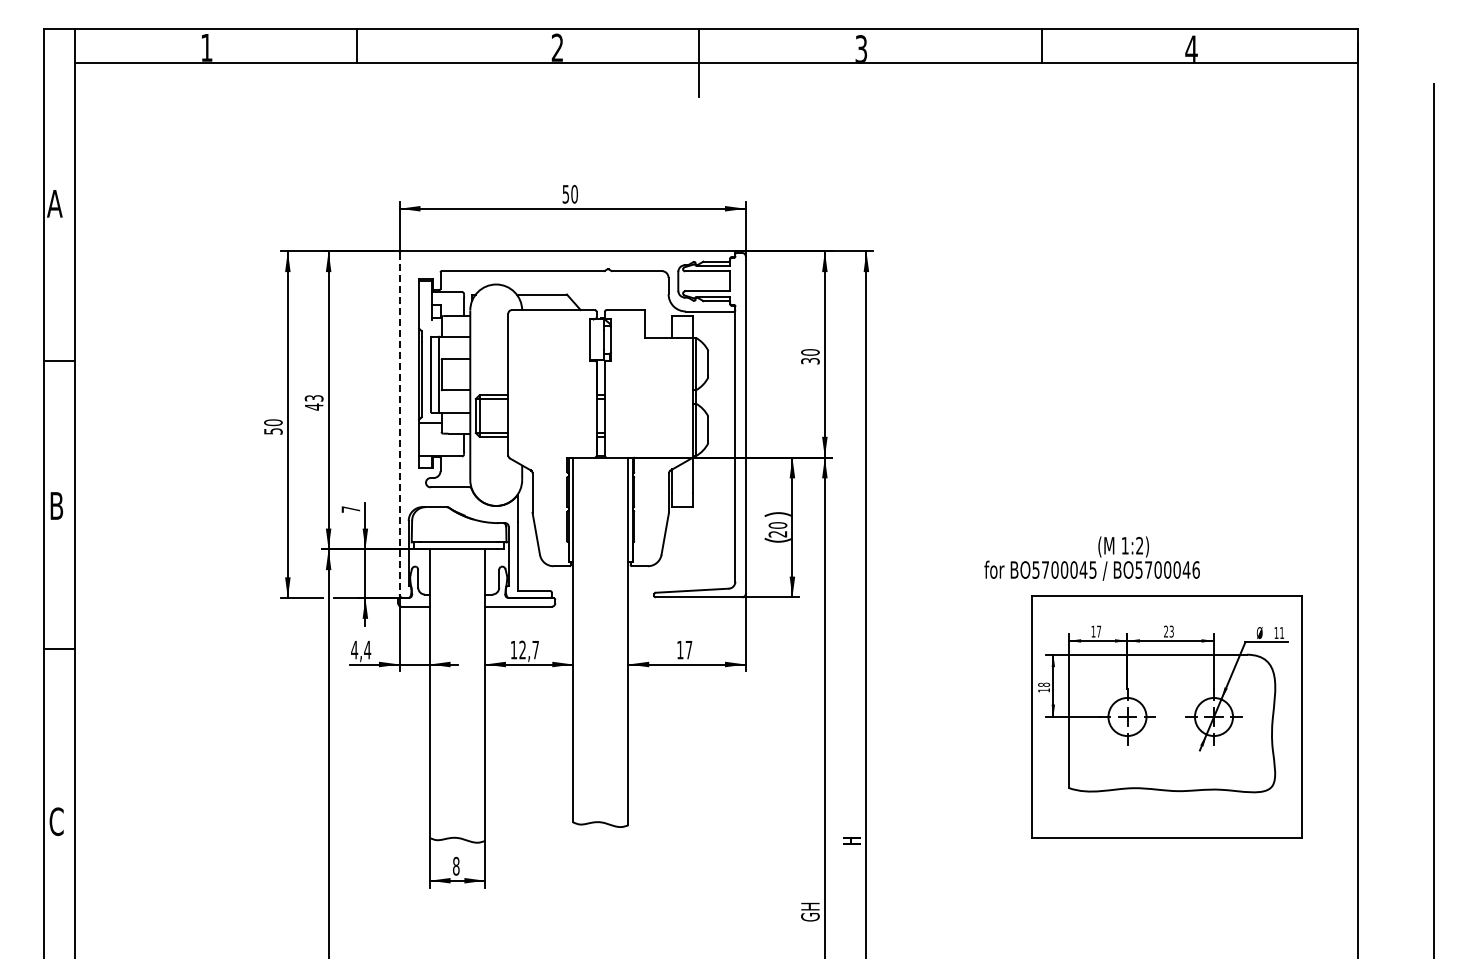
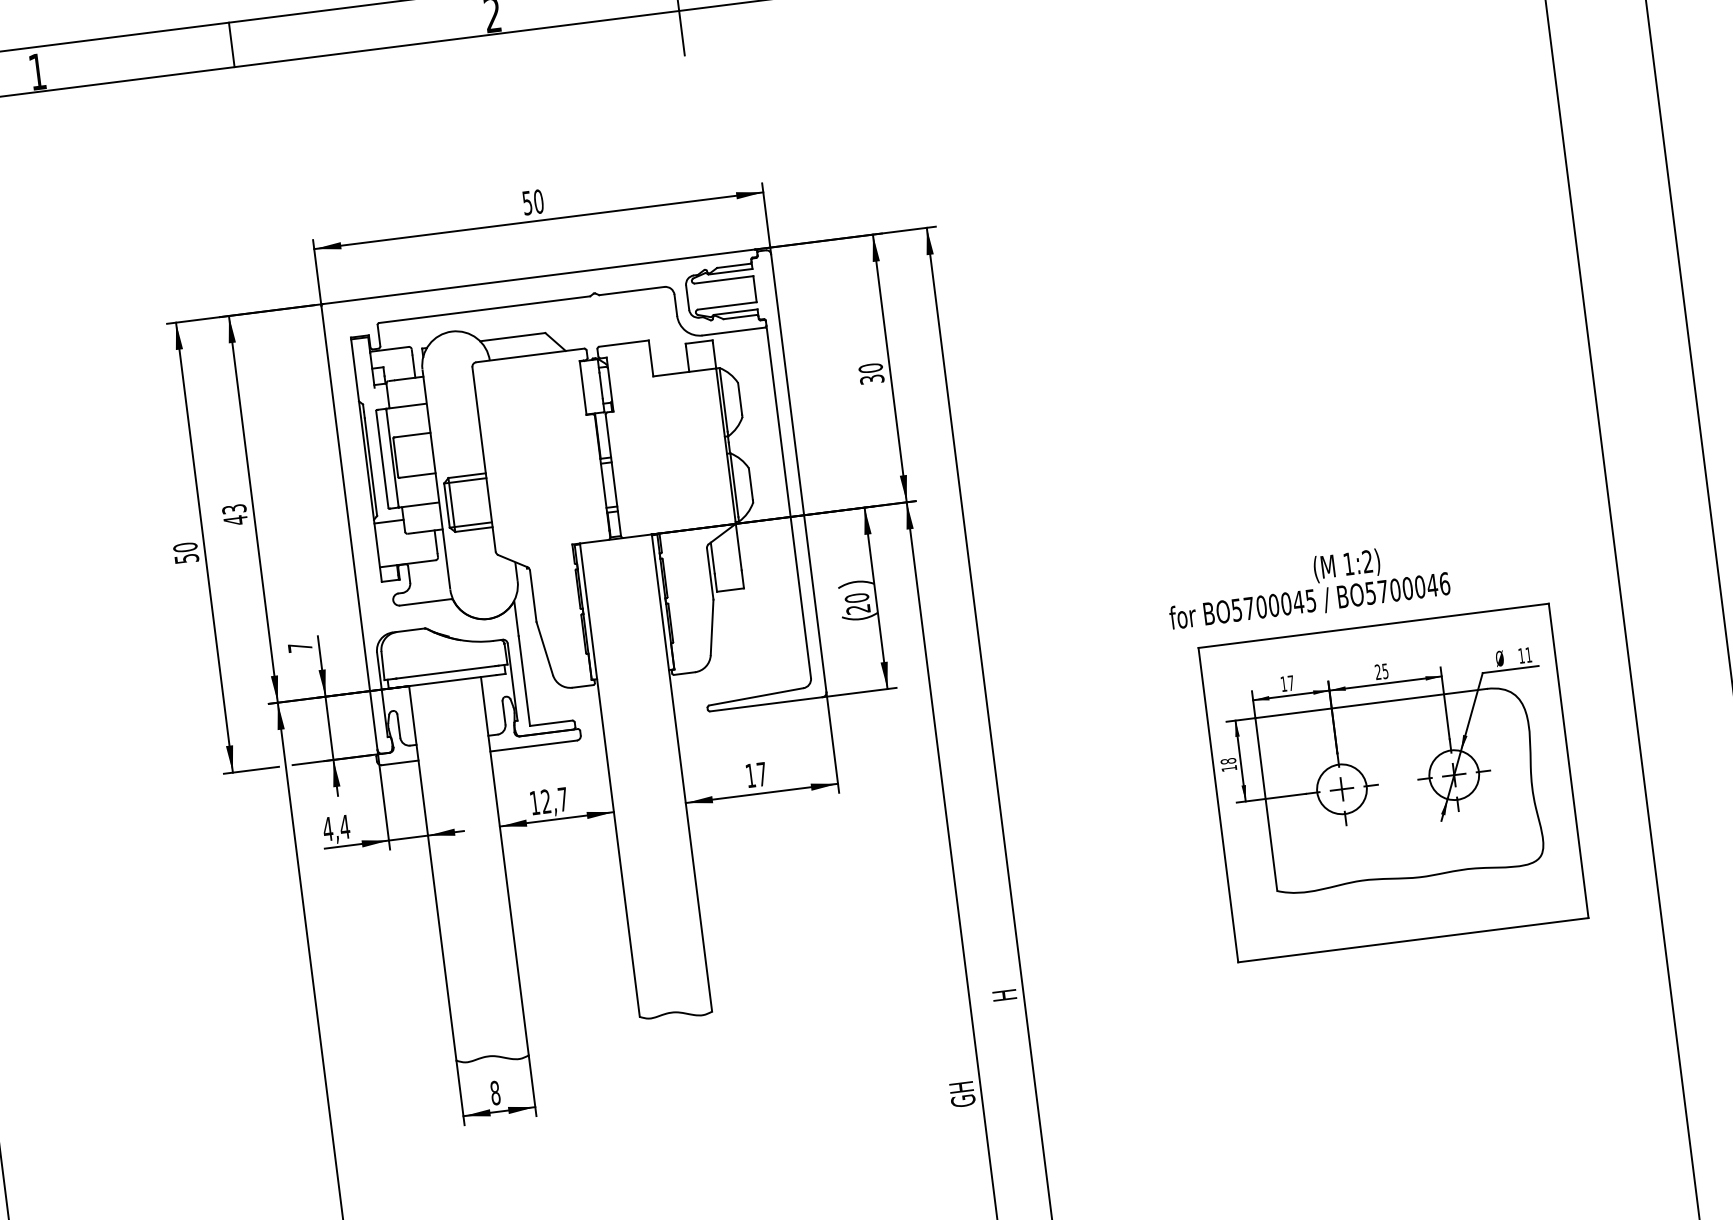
line: (399, 423) -> (349, 527), dashed -> solid
text: (1091, 558) -> (1307, 586), moved
text: (1171, 630) -> (1384, 669), 23 -> 25

